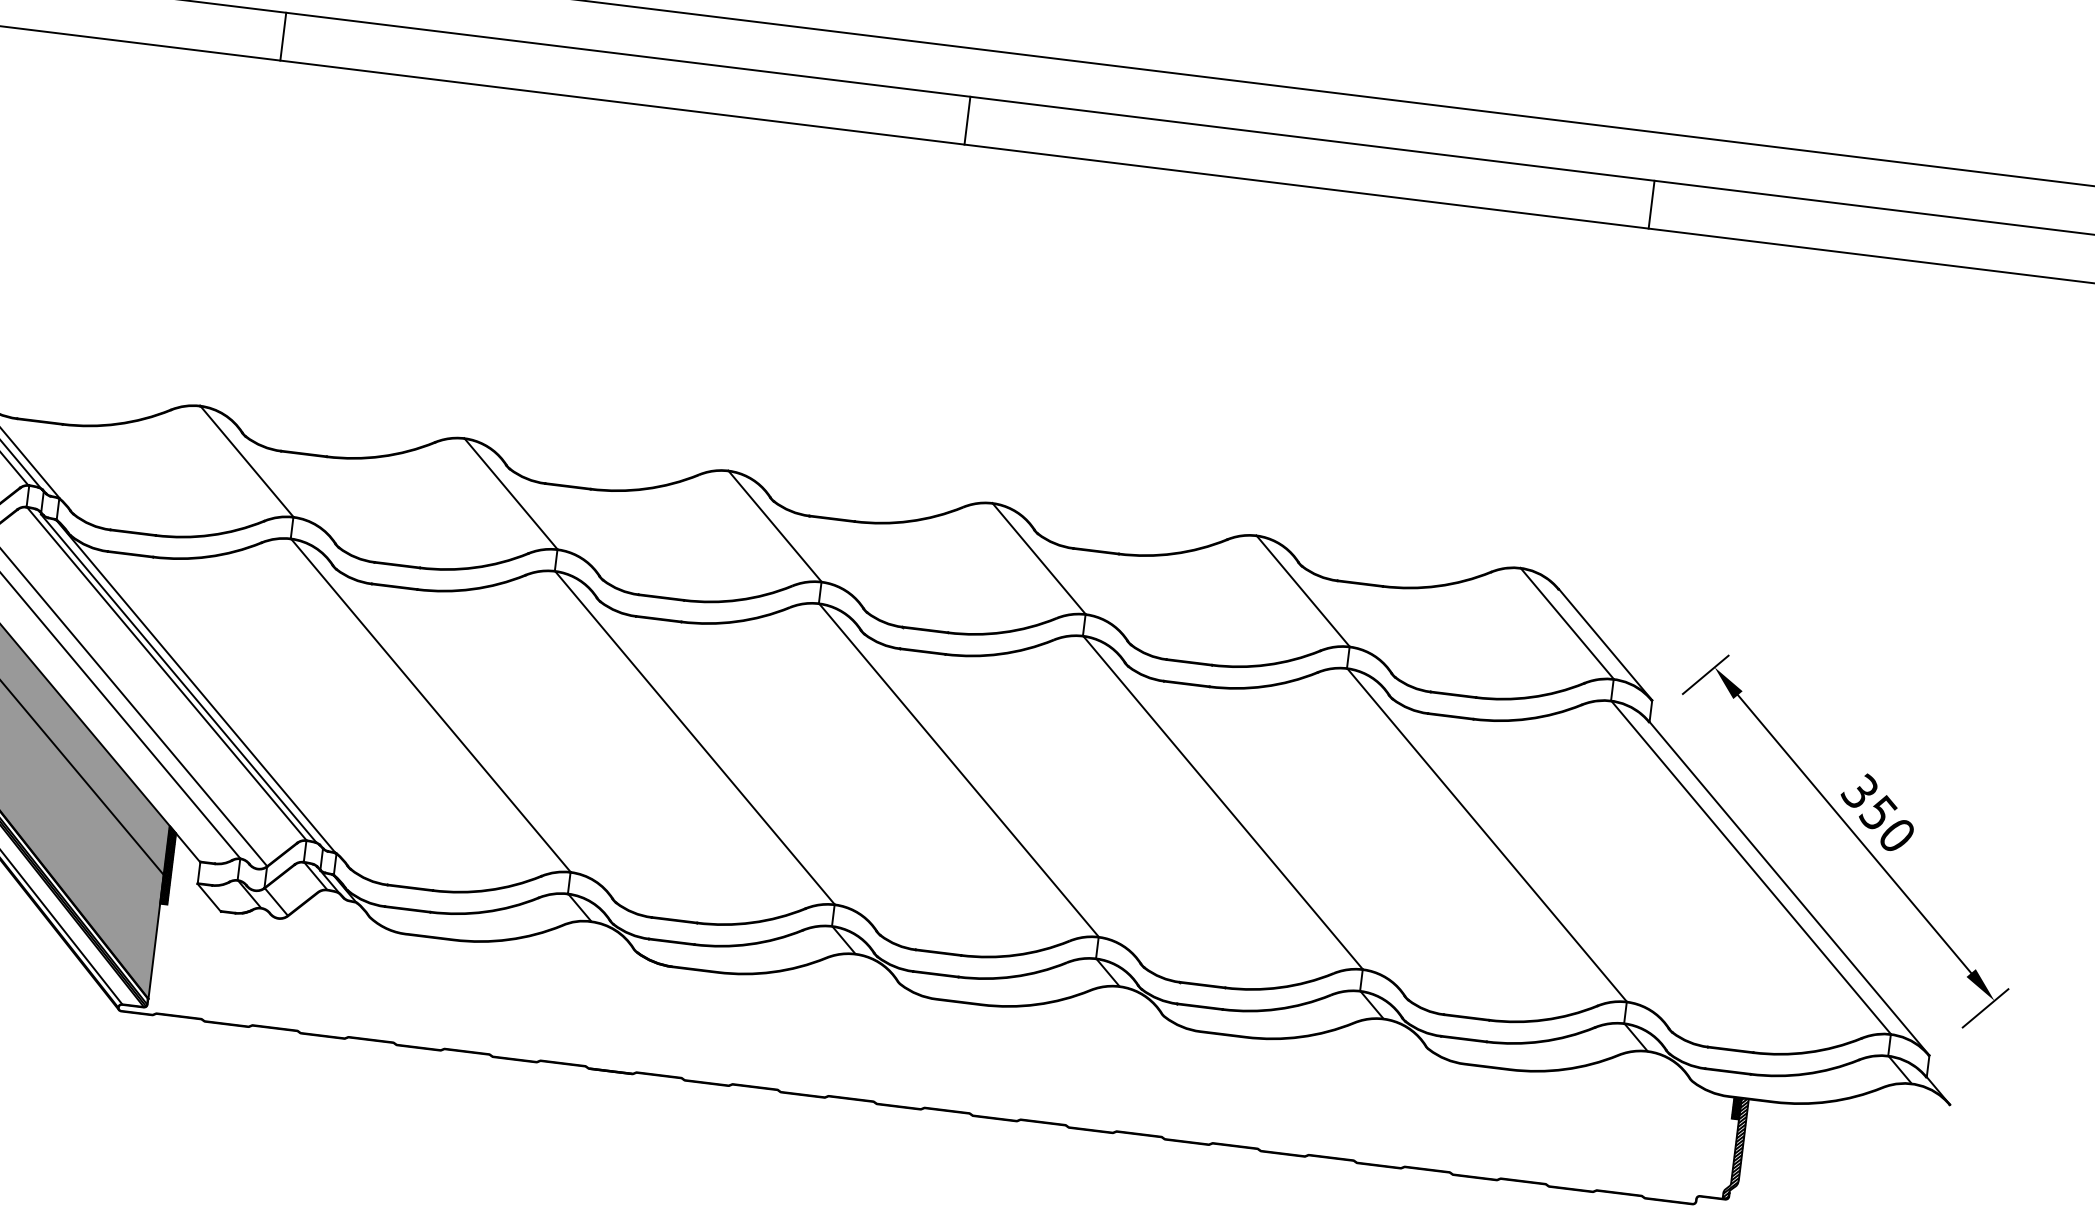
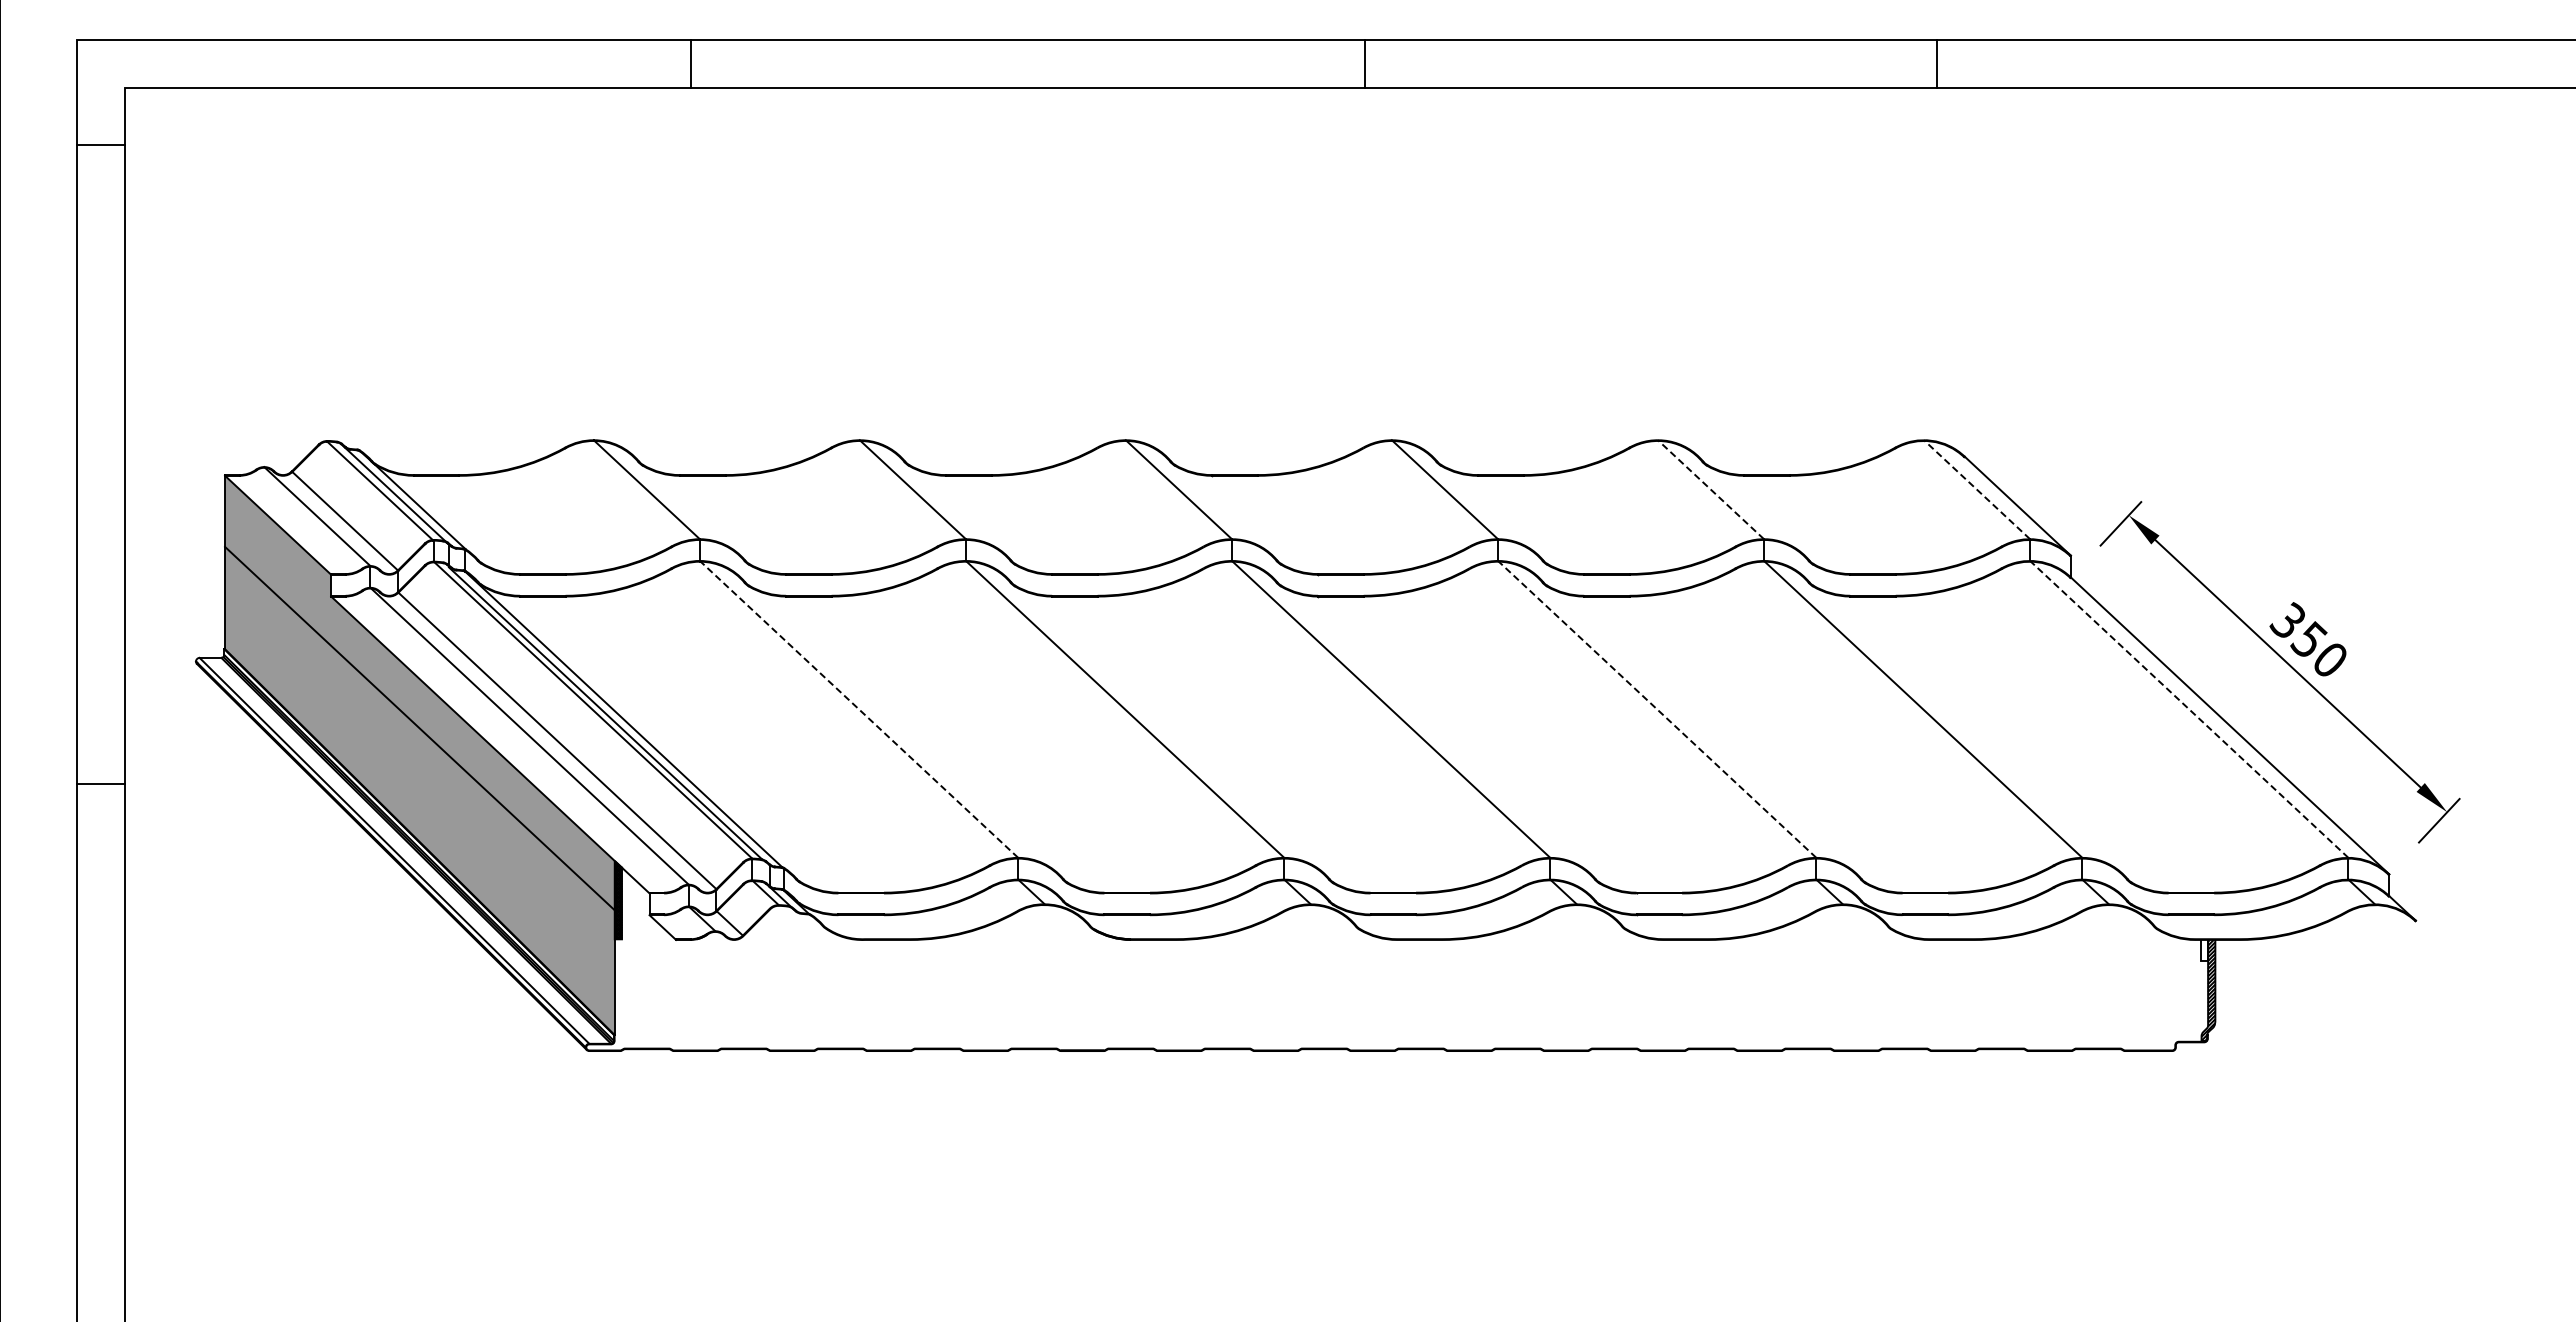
line: (283, 36) -> (691, 63), moved
line: (967, 120) -> (1364, 63), moved
line: (1651, 204) -> (1936, 63), moved
line: (1302, 590) -> (1710, 489), solid -> dashed
line: (1567, 623) -> (1977, 489), solid -> dashed
line: (431, 705) -> (859, 709), solid -> dashed
line: (1223, 802) -> (1657, 709), solid -> dashed
line: (1751, 867) -> (2189, 709), solid -> dashed
hatch: (1736, 1108) -> (2204, 950), removed

